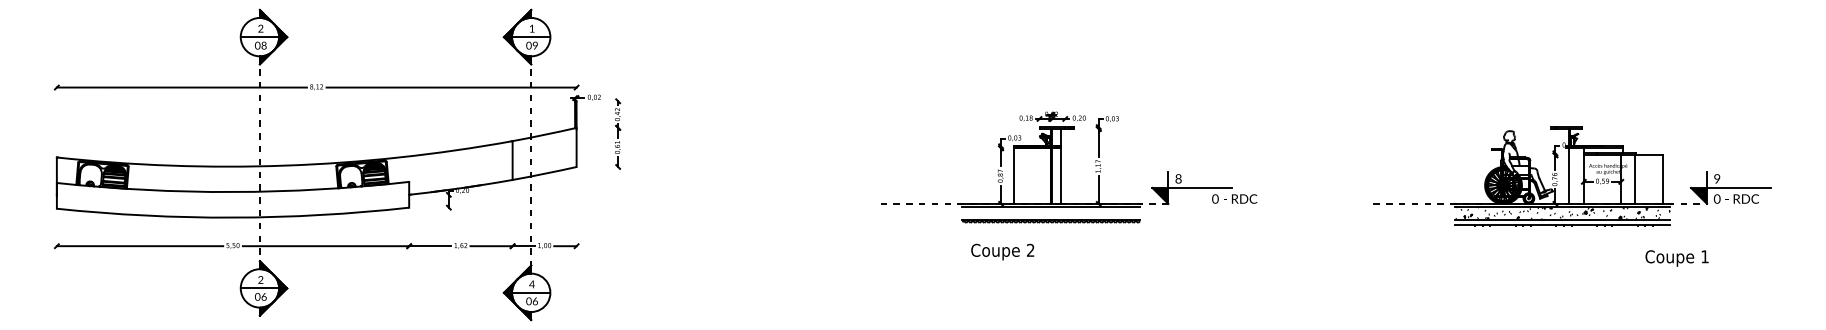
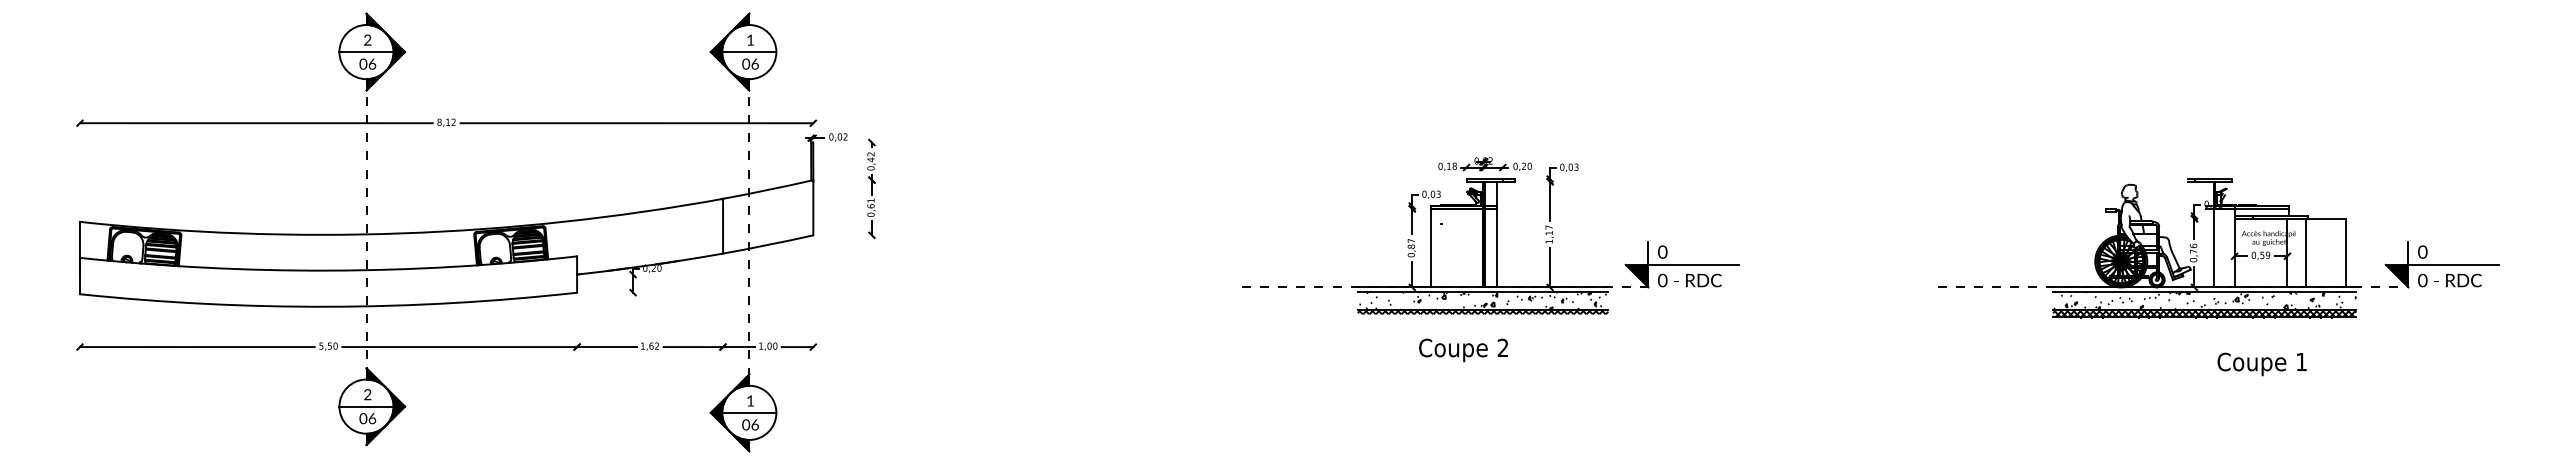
text: (264, 45) -> (372, 63), 08 -> 06
text: (534, 45) -> (754, 63), 09 -> 06
text: (1178, 179) -> (1662, 252), 8 -> 0
text: (1717, 179) -> (2422, 252), 9 -> 0
text: (1234, 199) -> (1689, 280), moved
hatch: (1050, 213) -> (1482, 300), added
hatch: (1562, 222) -> (2204, 313), added
text: (1002, 252) -> (1463, 350), moved
text: (1676, 258) -> (2261, 364), moved
text: (532, 284) -> (750, 400), 4 -> 1

